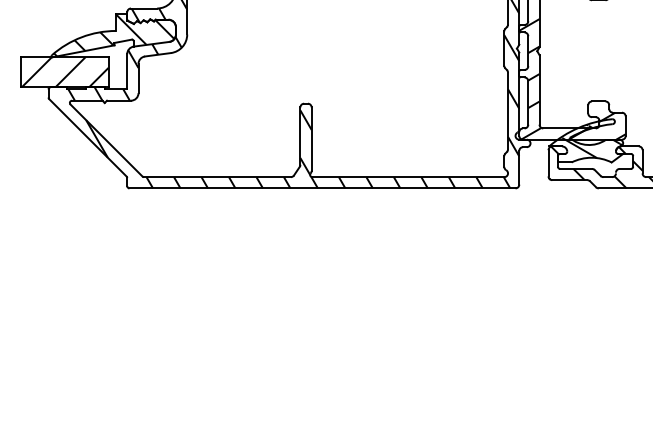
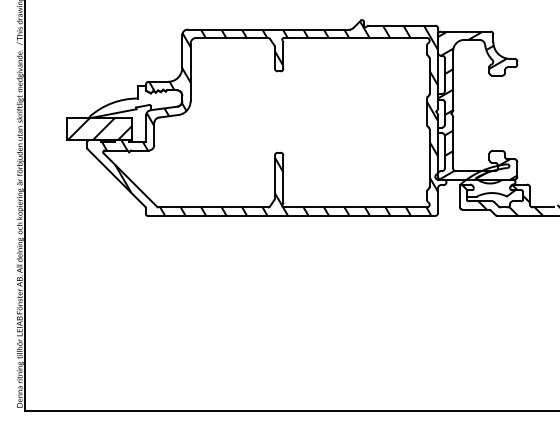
hatch: (114, 34) -> (136, 101), removed
hatch: (590, 140) -> (491, 180), removed

